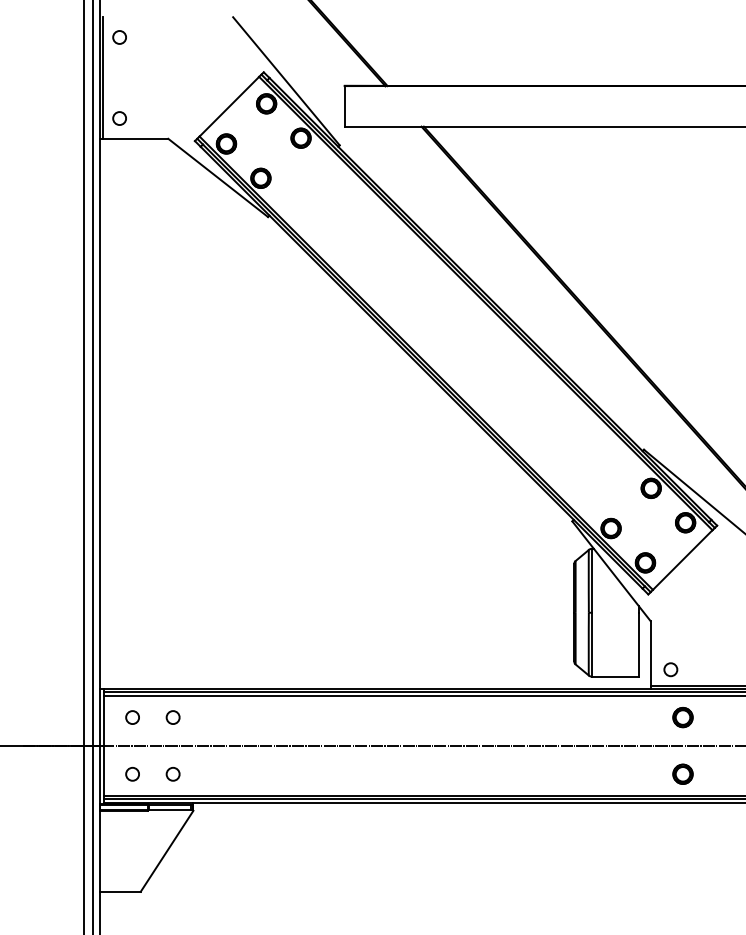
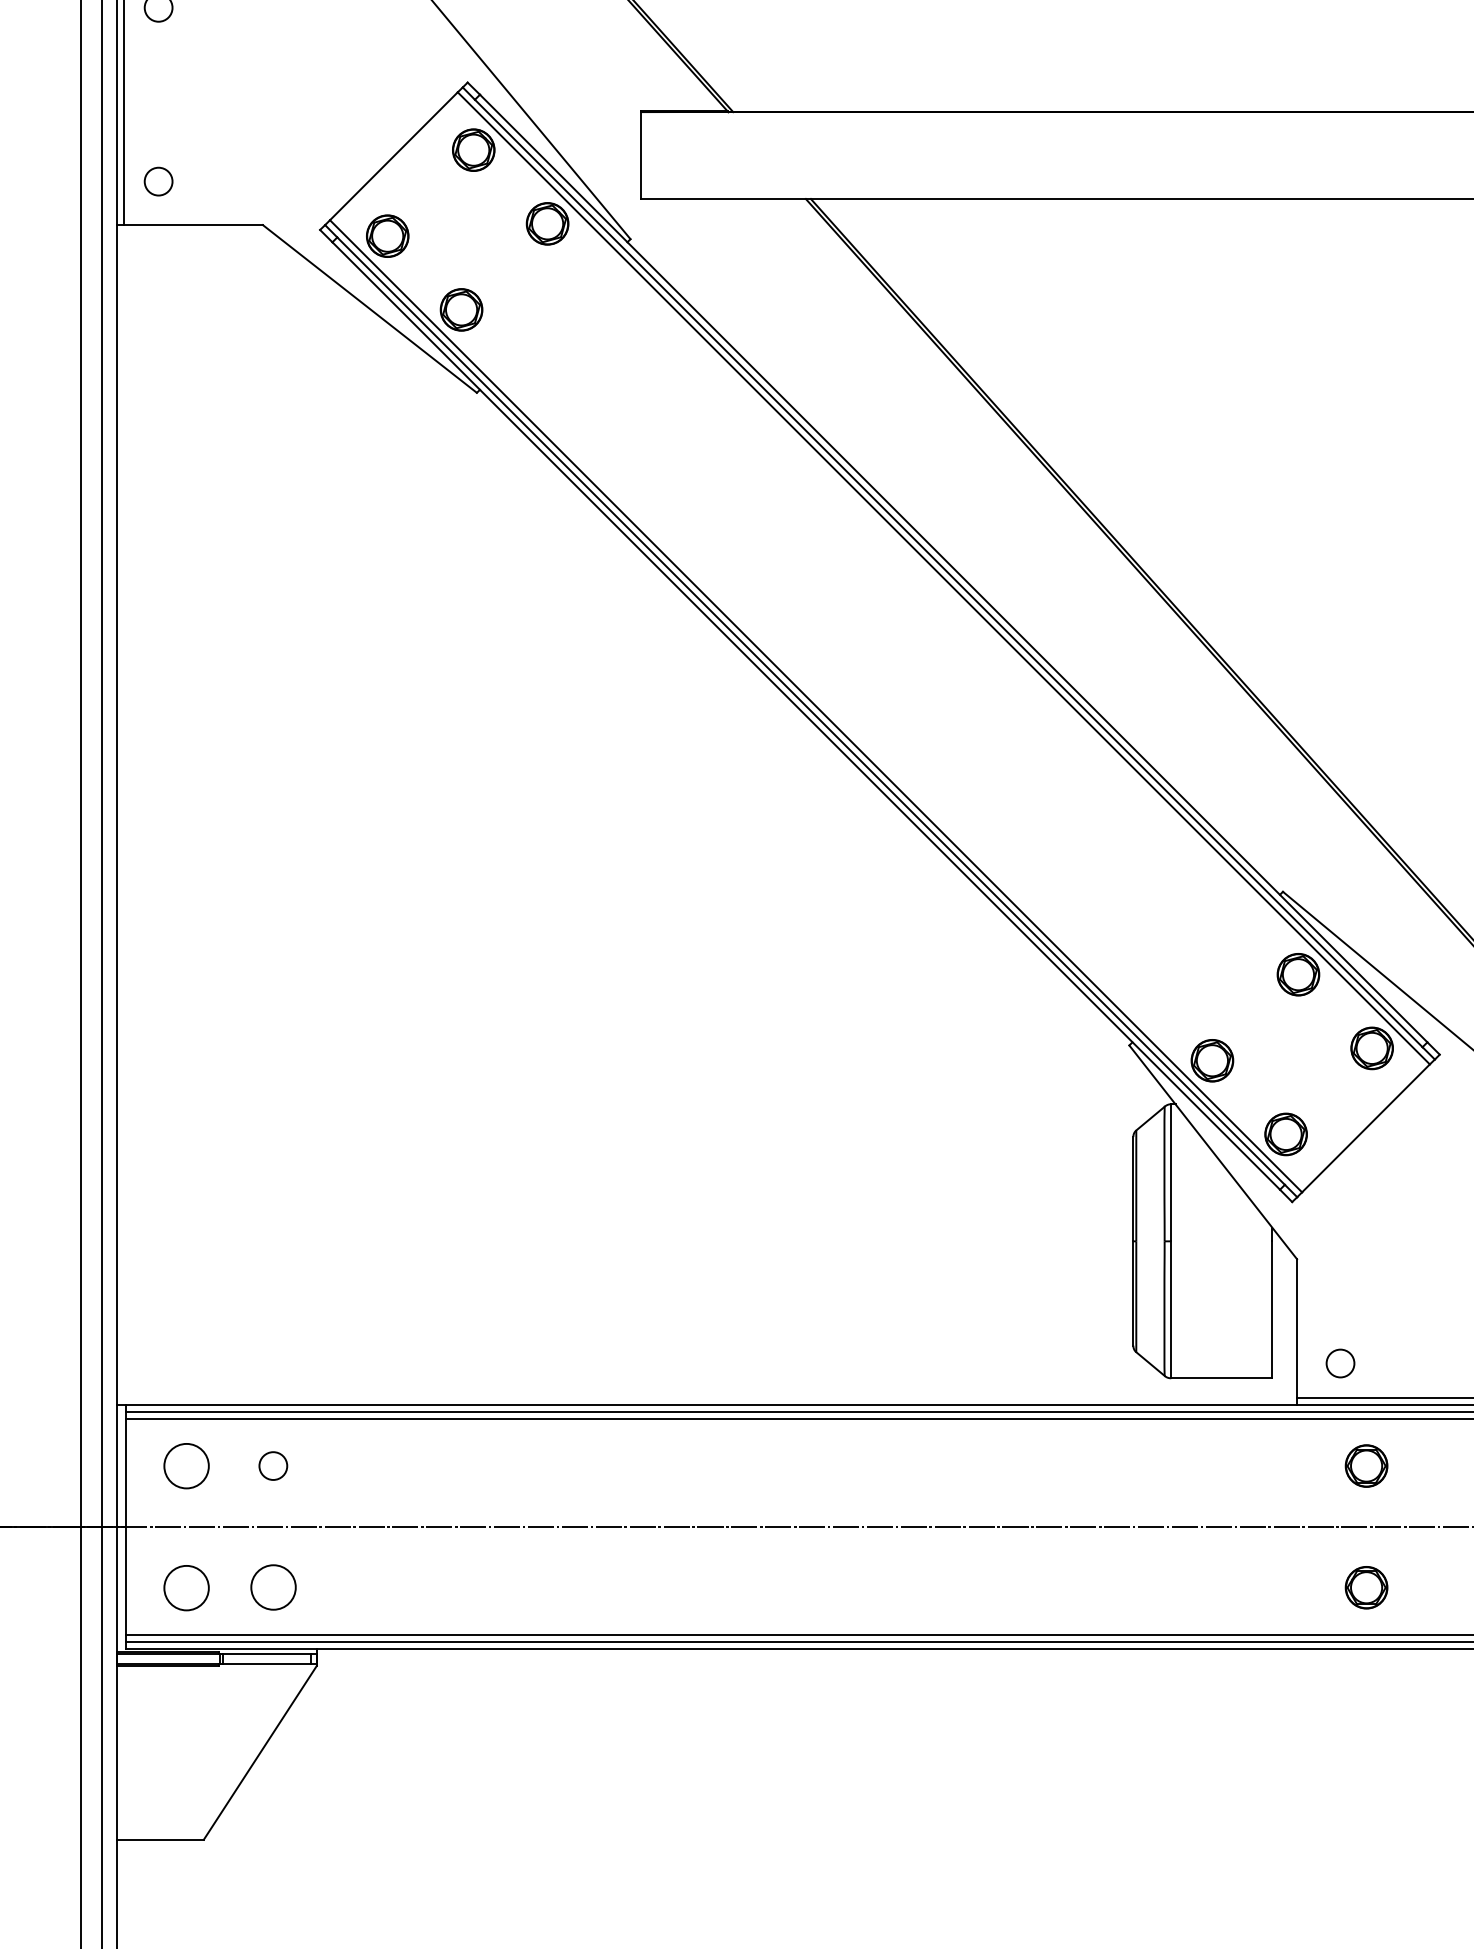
circle: (132, 717) -> (186, 1465), size x1.6
circle: (132, 773) -> (186, 1586), size x1.6
circle: (172, 774) -> (271, 1588), size x1.6

